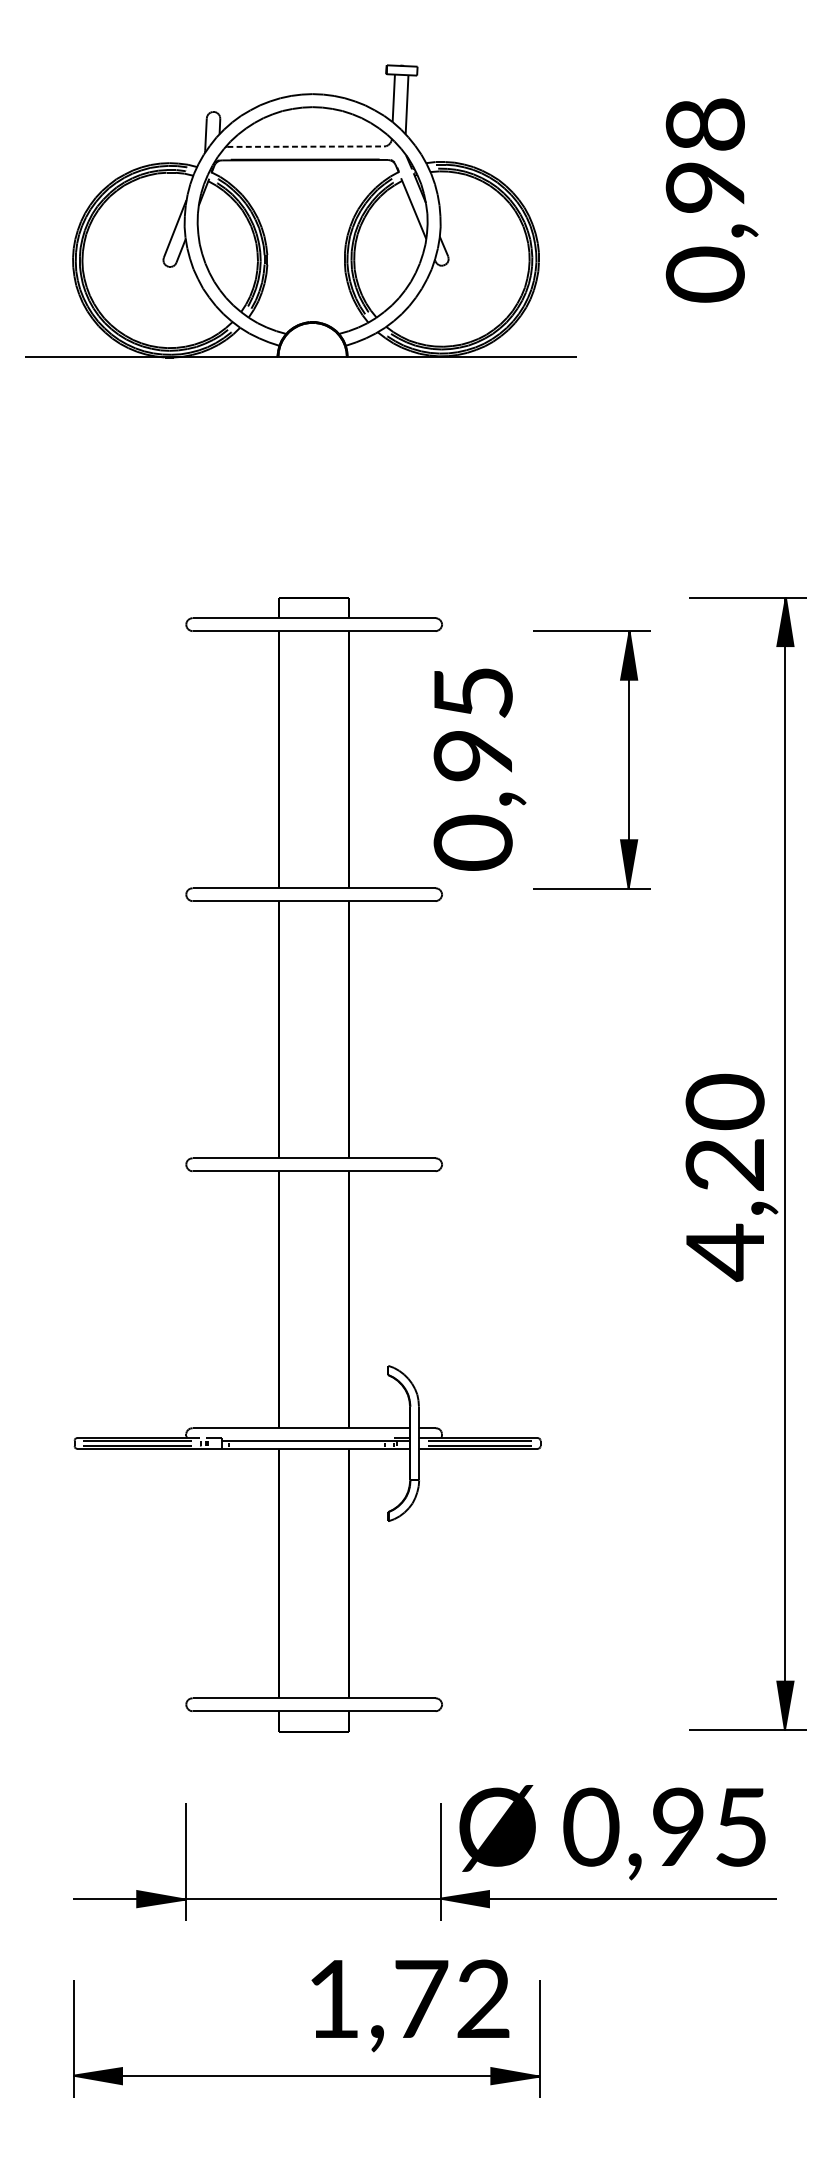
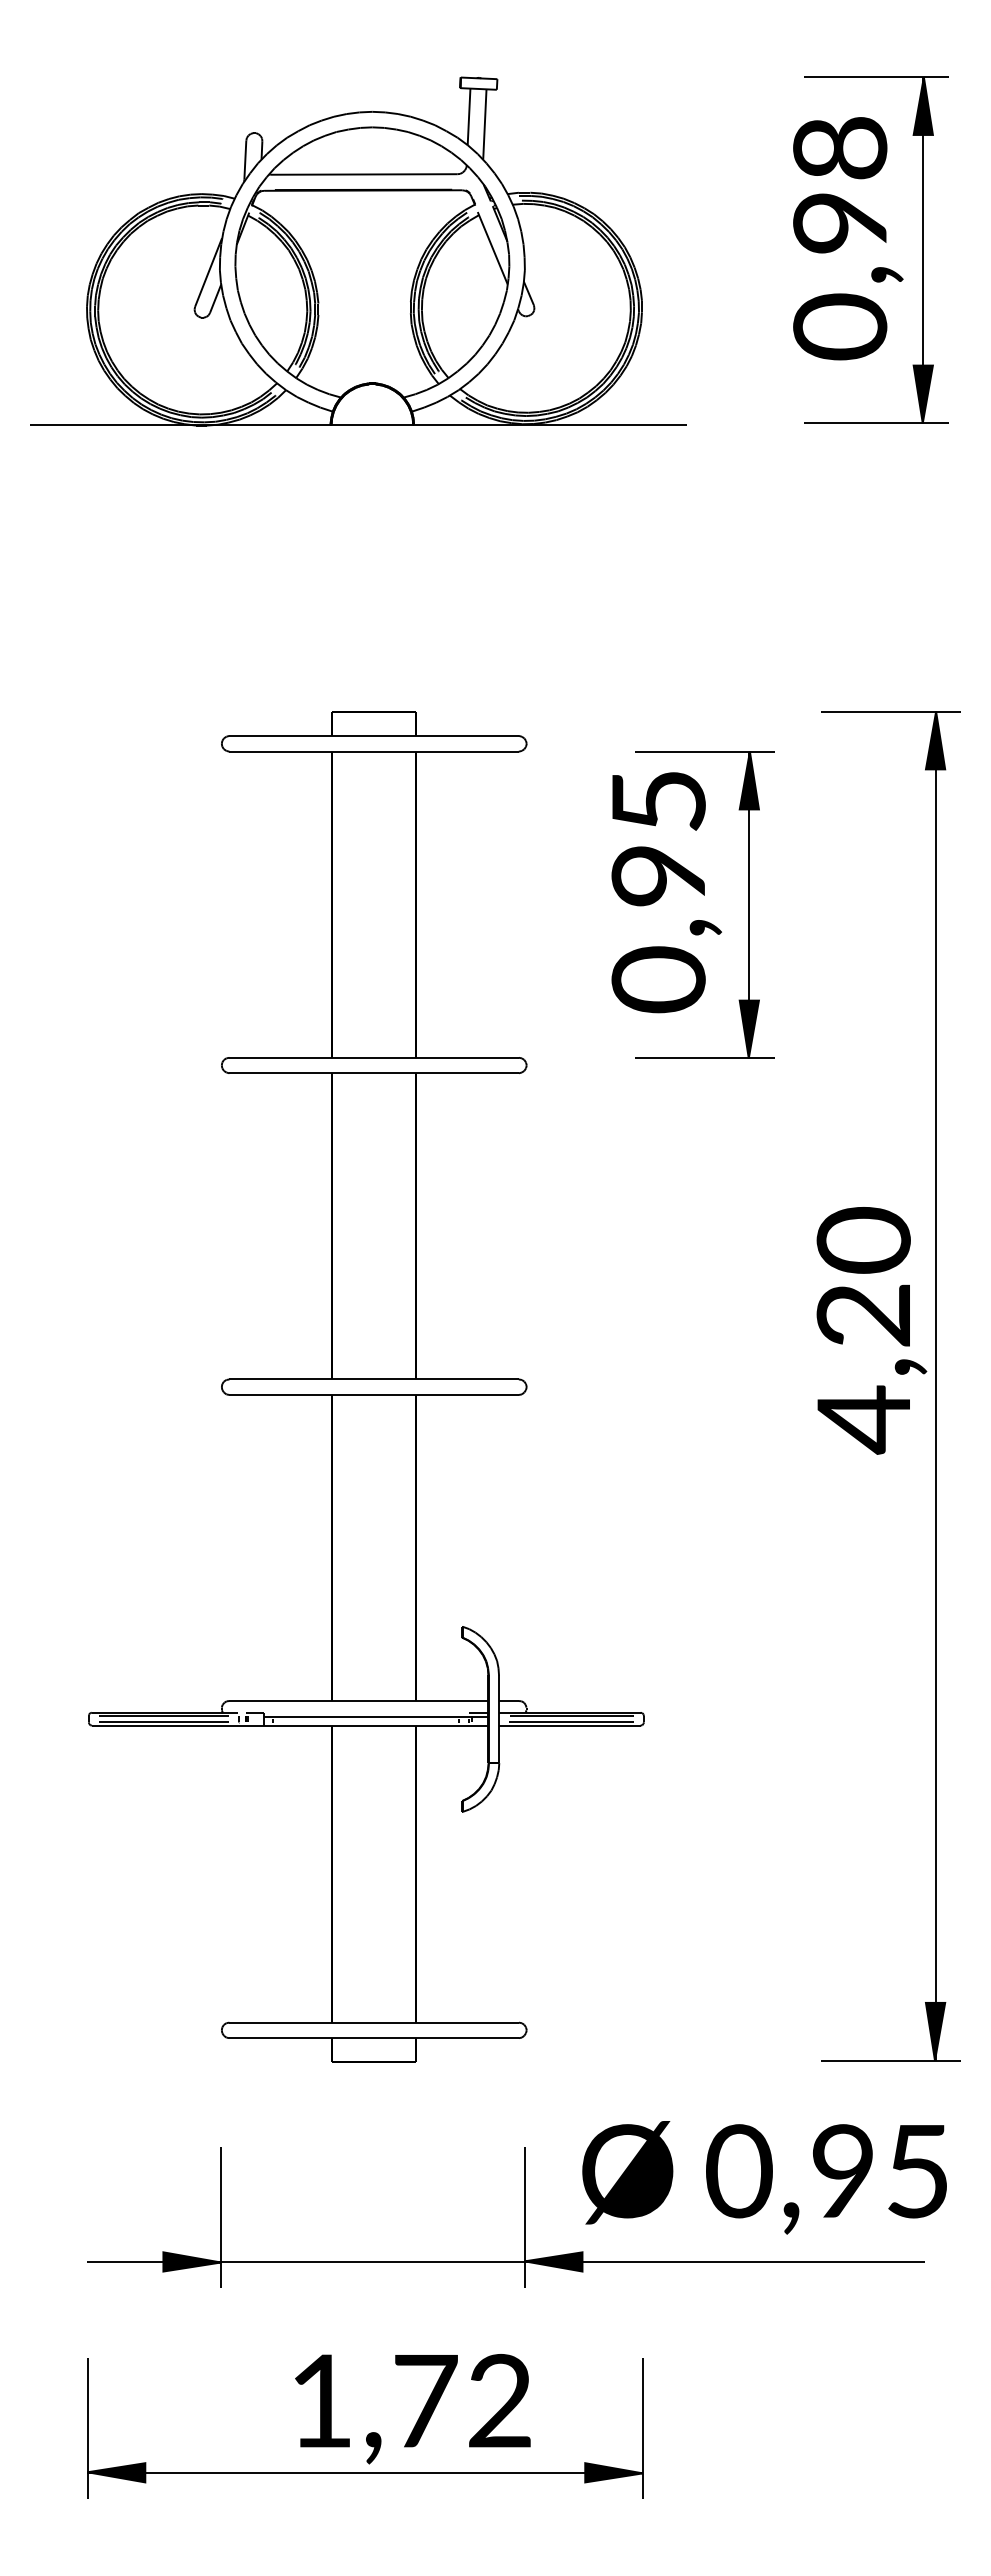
line: (306, 146) -> (364, 174), dashed -> solid
part: (774, 209) -> (922, 249), added
text: (479, 769) -> (666, 892), moved
text: (731, 1177) -> (871, 1330), moved
text: (612, 1832) -> (764, 2177), moved
text: (410, 2006) -> (412, 2409), moved

